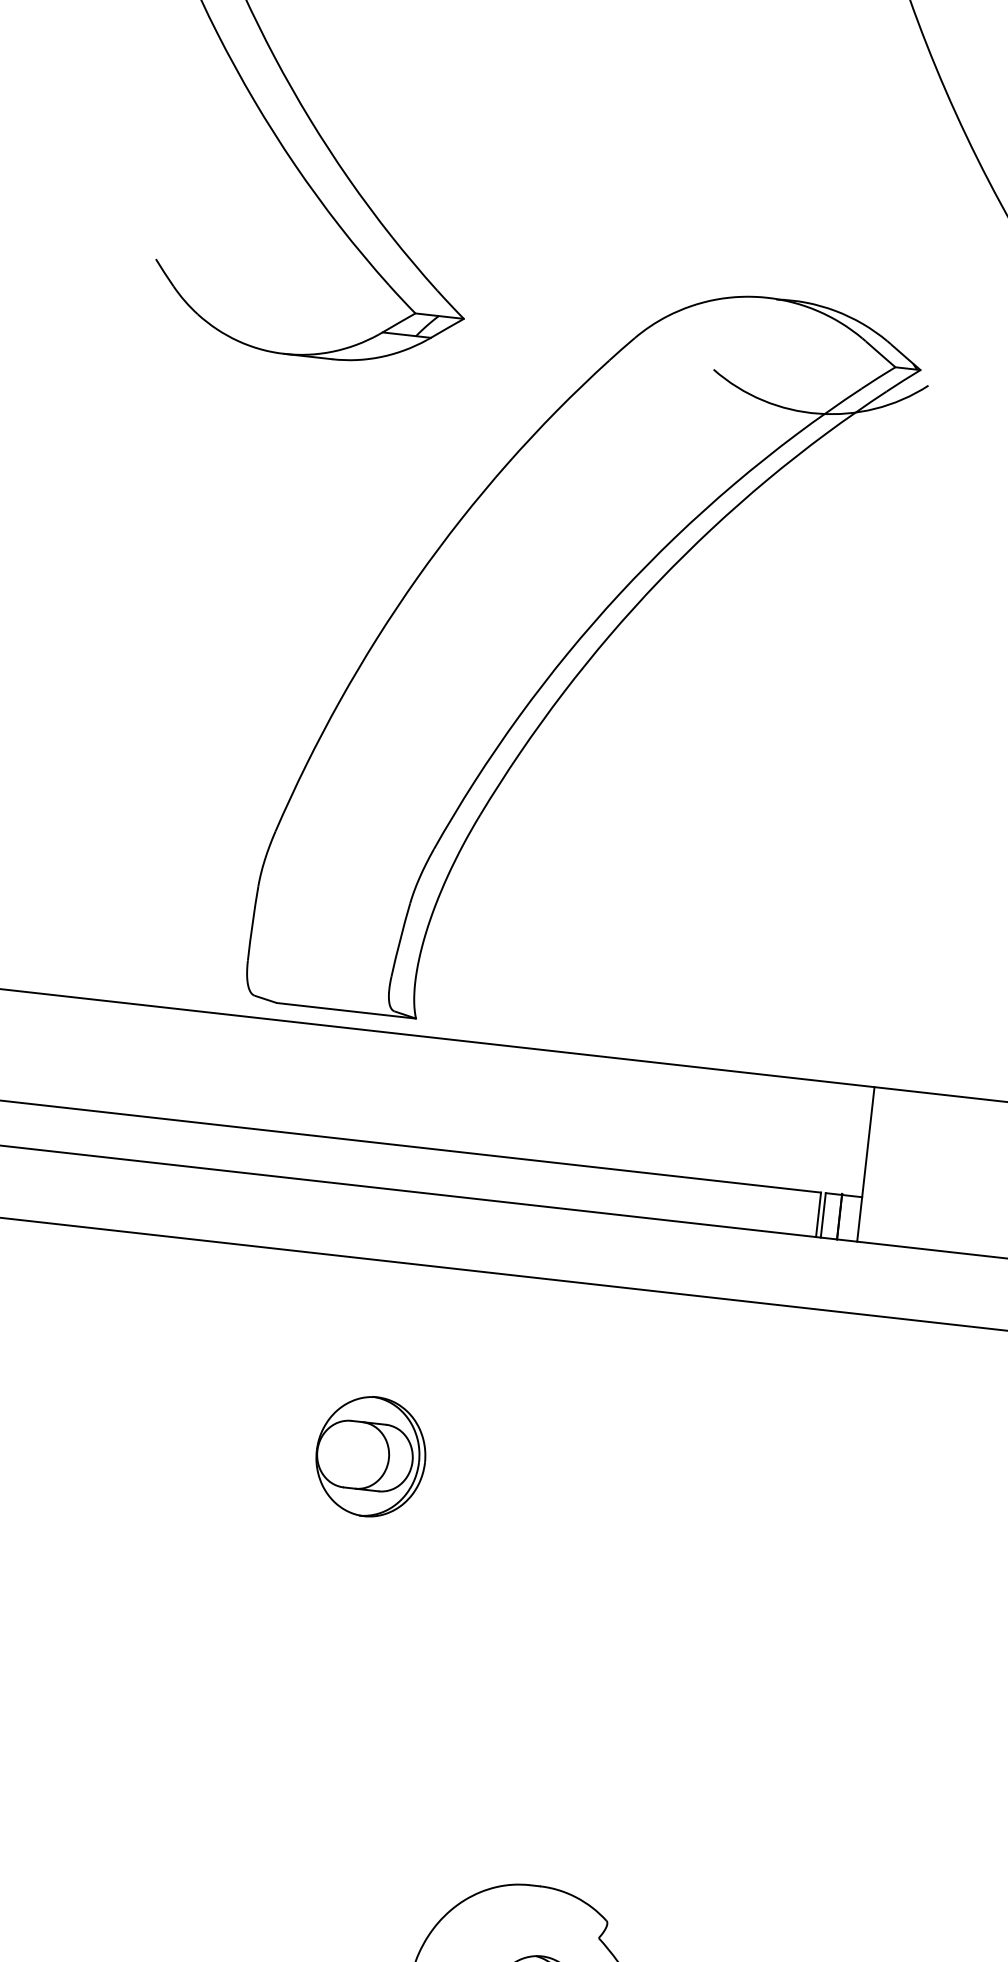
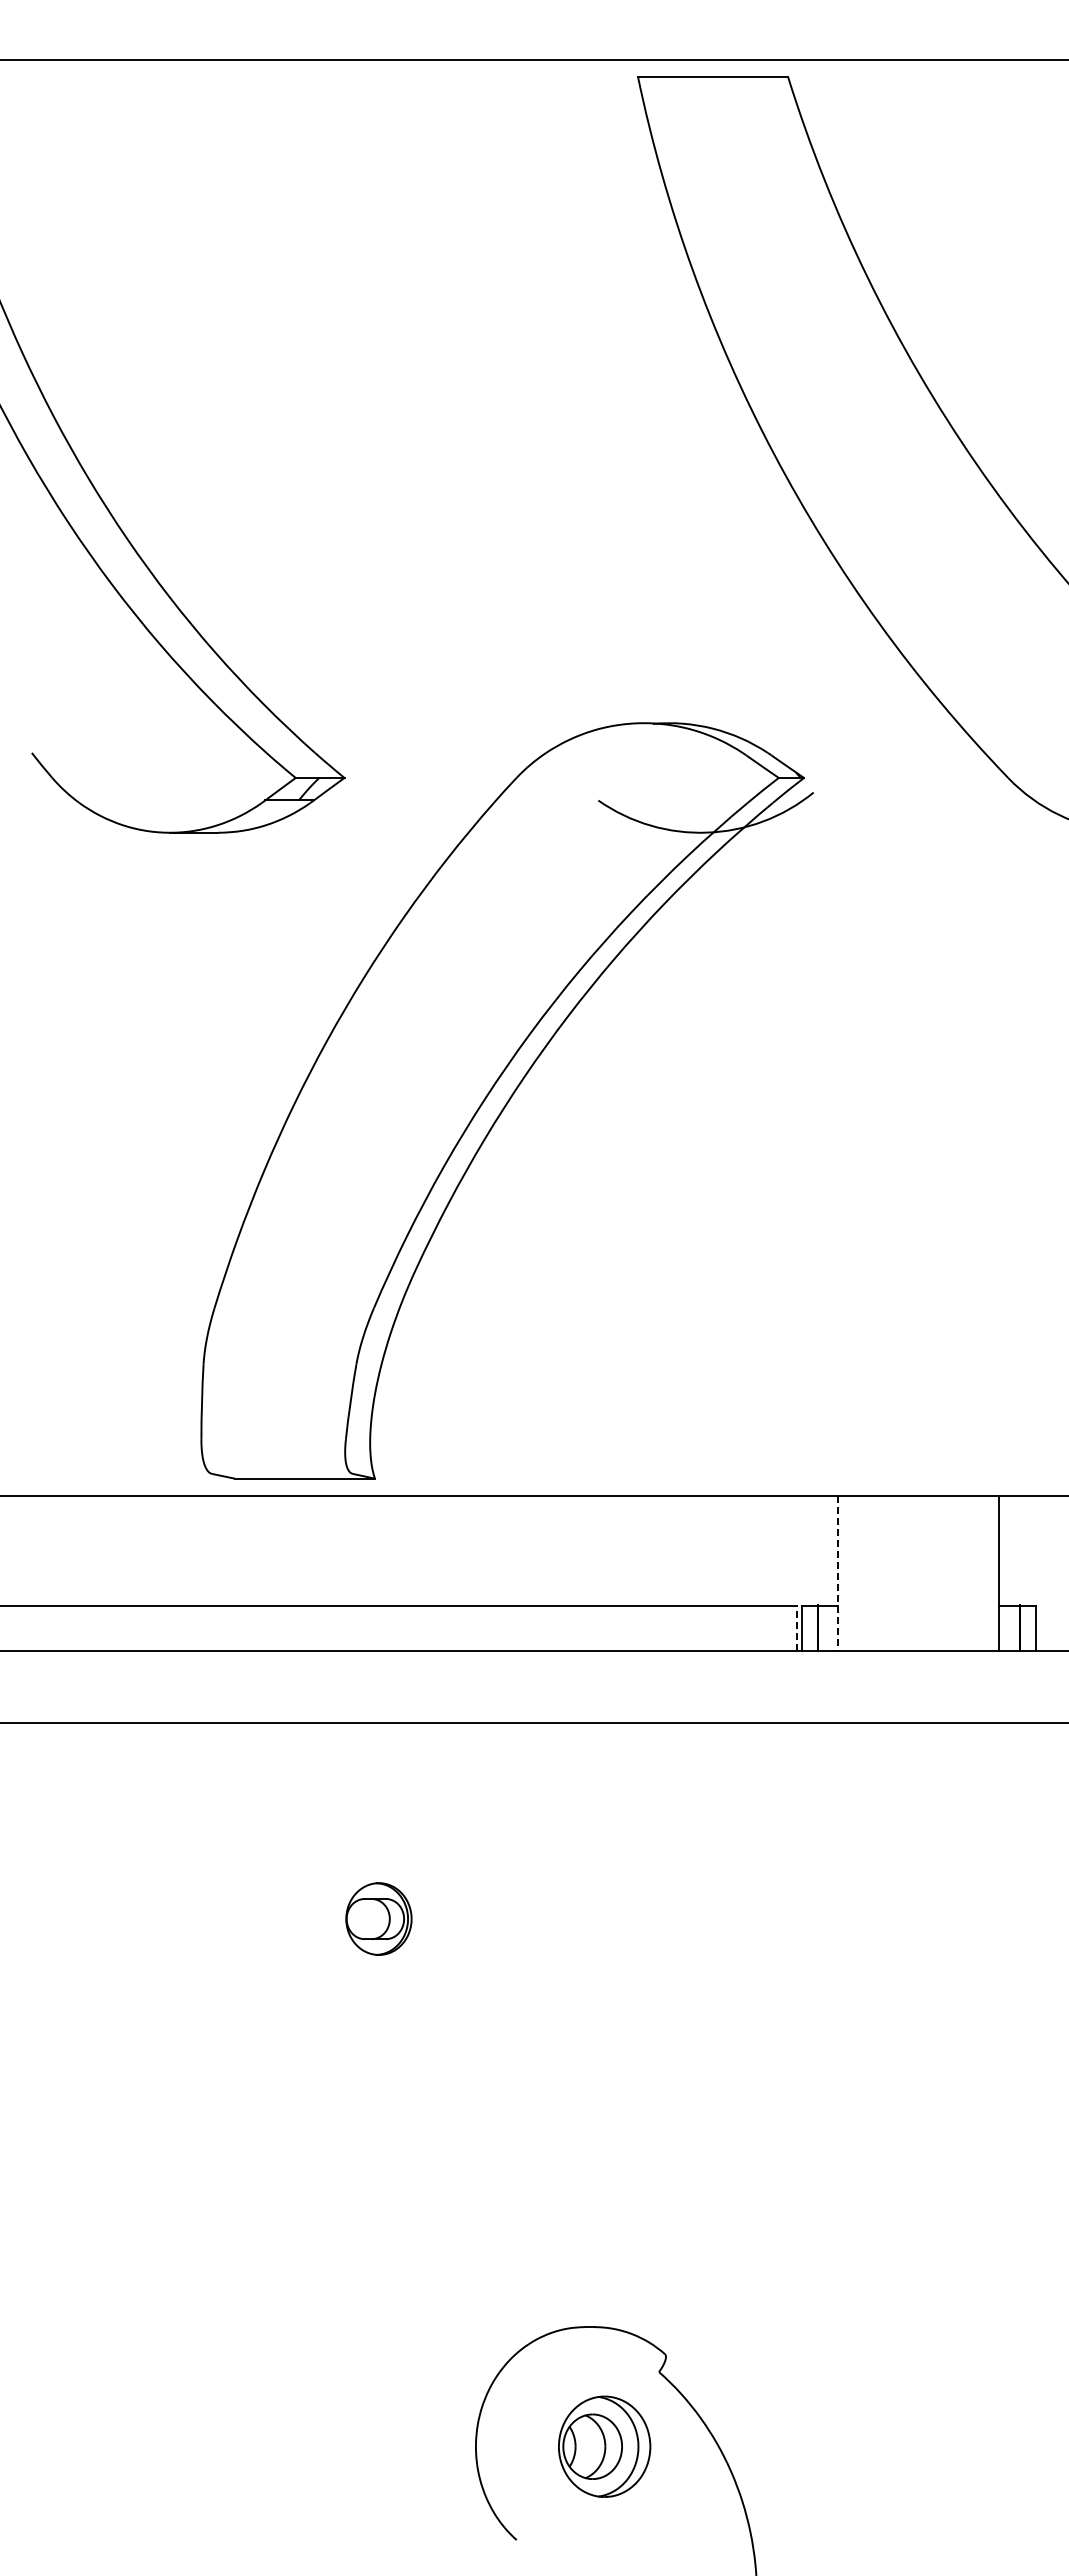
line: (866, 1164) -> (838, 1573), solid -> dashed
line: (818, 1214) -> (796, 1628), solid -> dashed
part: (370, 1456) -> (378, 1918), size x0.6

